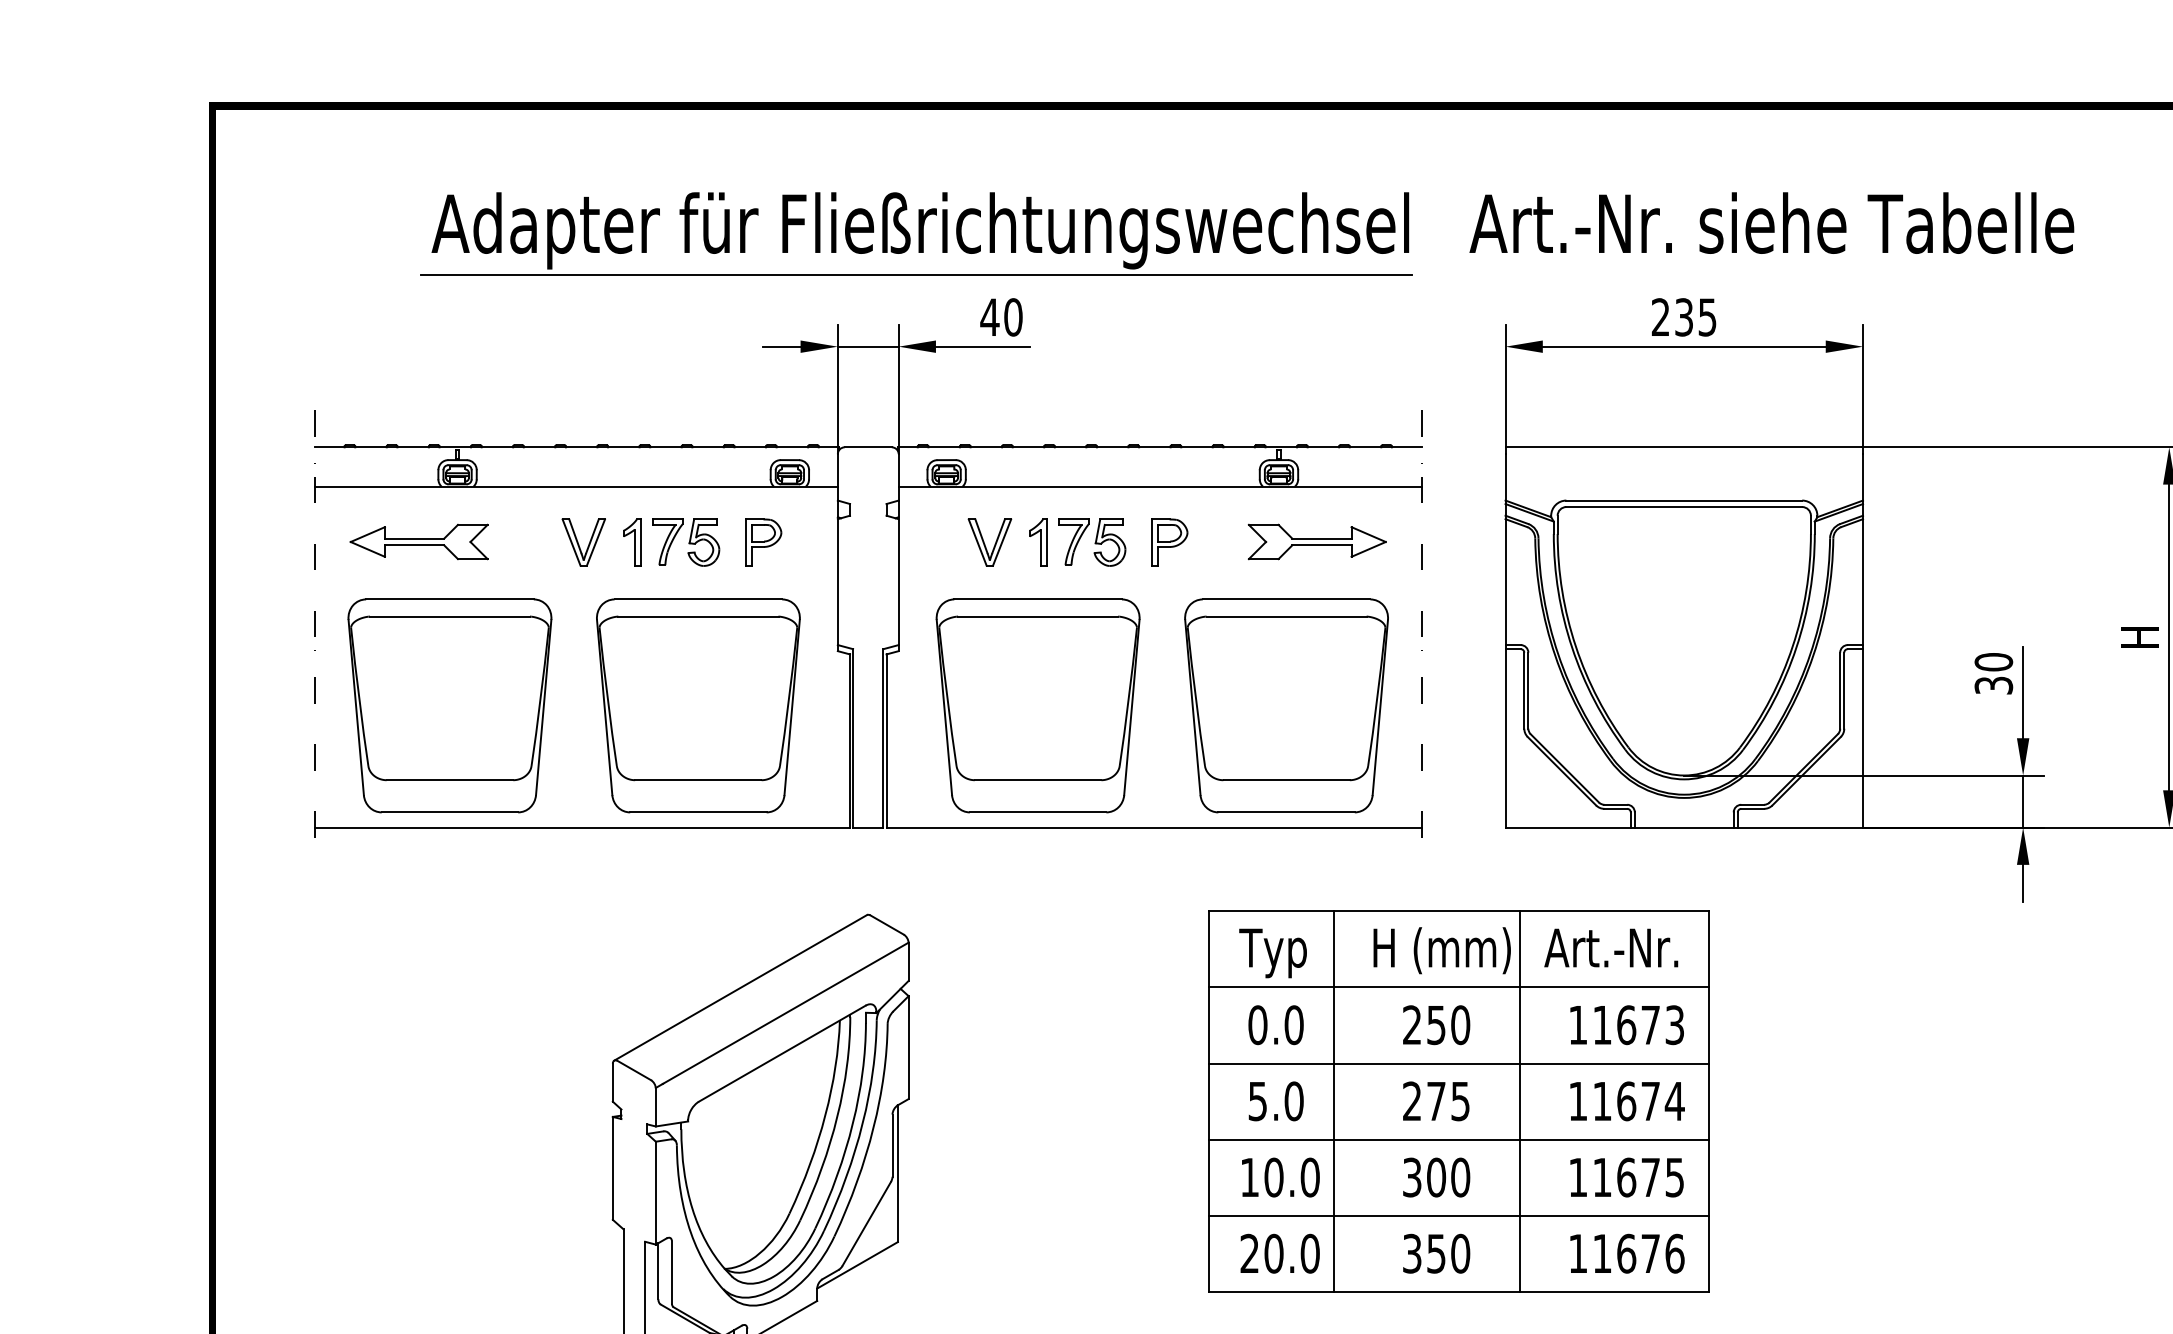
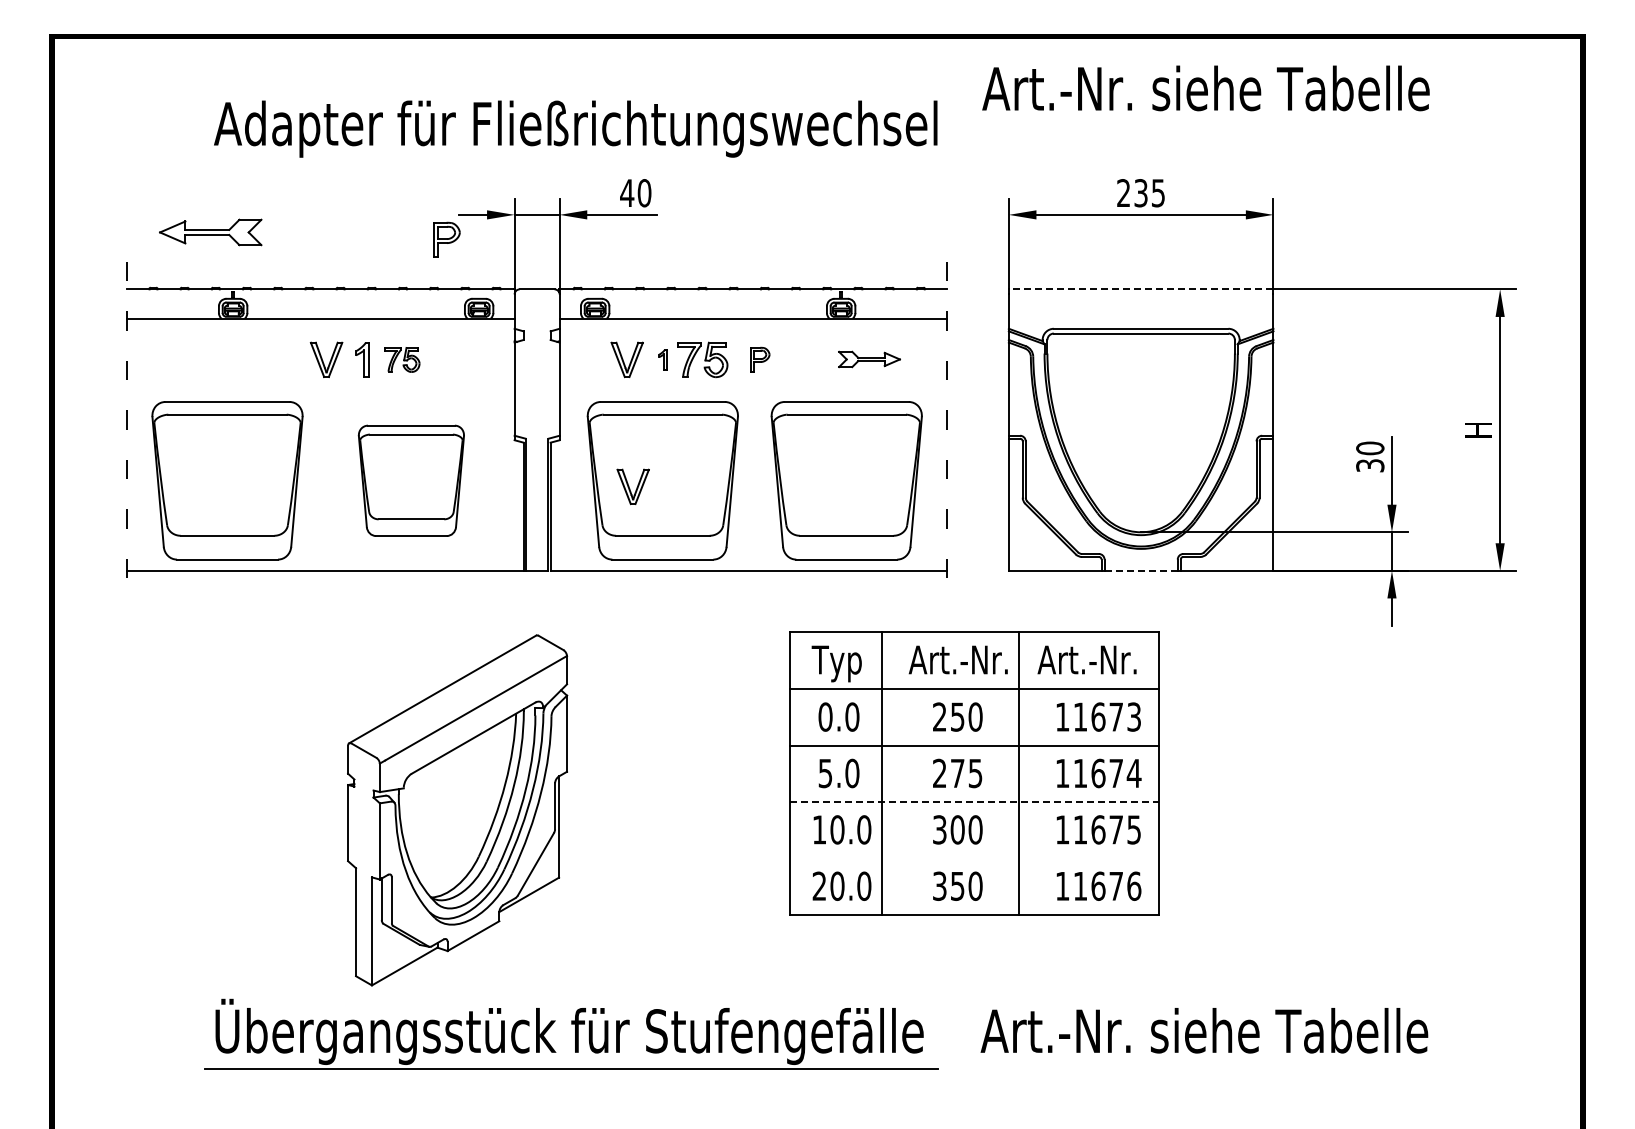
text: (1771, 223) -> (1205, 88), moved
line: (916, 274) -> (572, 161), removed
line: (1684, 447) -> (1141, 289), solid -> dashed
part: (418, 542) -> (210, 232), moved
part: (686, 542) -> (402, 359), size x0.7
part: (763, 542) -> (446, 239), moved
part: (1037, 542) -> (662, 359), size x0.6
part: (1170, 542) -> (760, 359), size x0.7
part: (1317, 542) -> (869, 359), size x0.6
part: (698, 705) -> (411, 480), size x0.7
part: (997, 713) -> (632, 486), added
line: (1684, 827) -> (1141, 570), solid -> dashed
text: (1440, 950) -> (960, 661), H (mm) -> Art.-Nr.
line: (1459, 1139) -> (974, 801), solid -> dashed
line: (1459, 1216) -> (974, 858), removed

